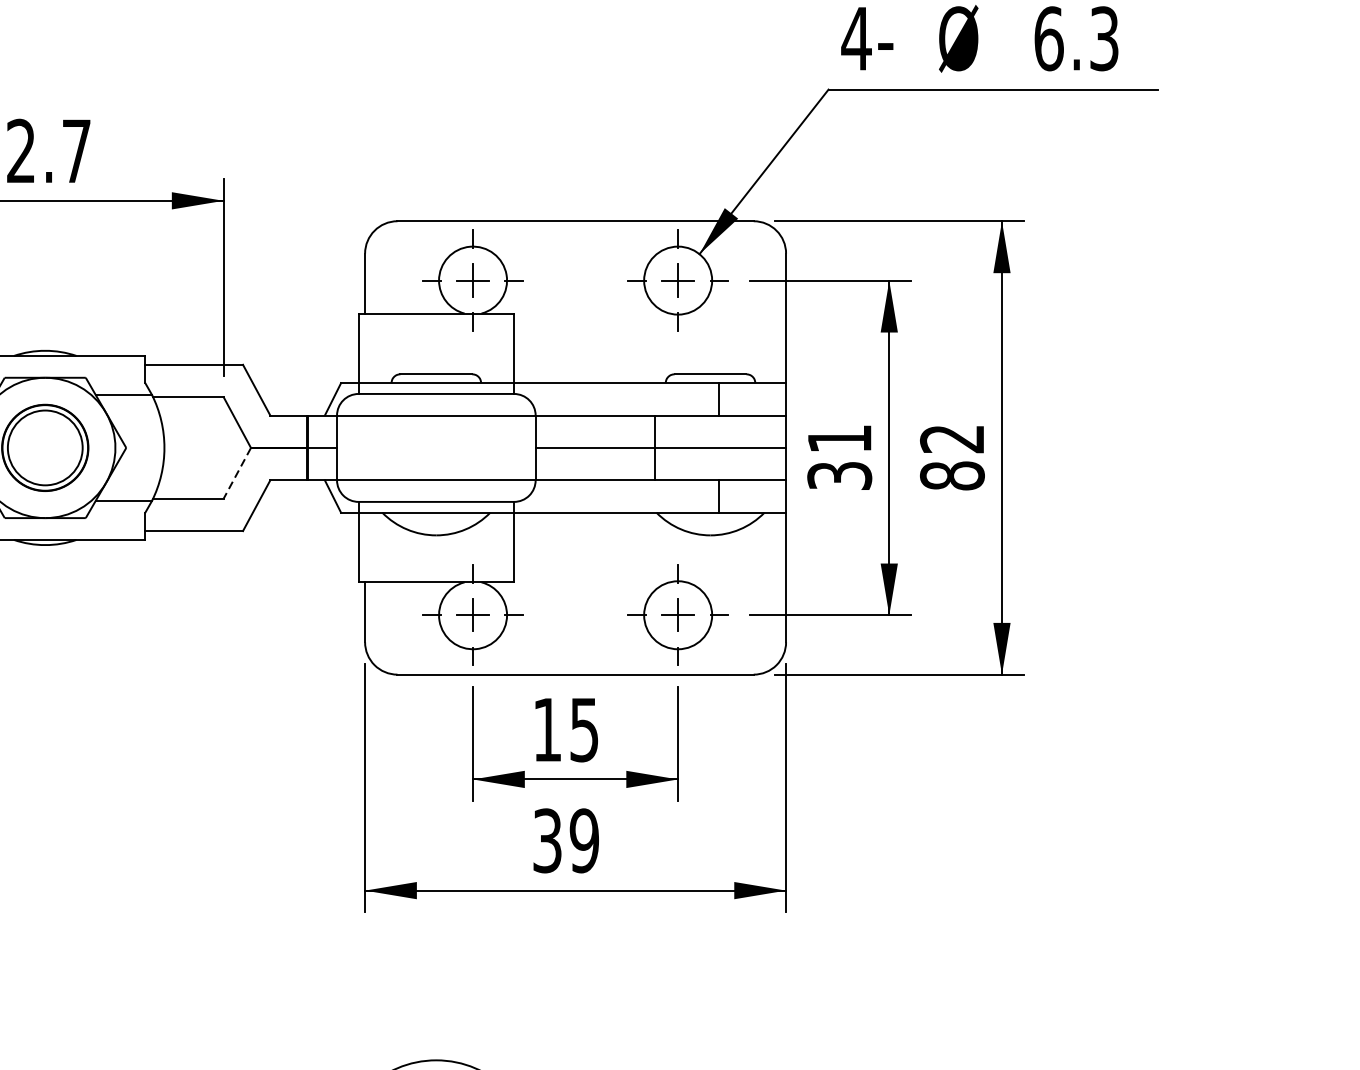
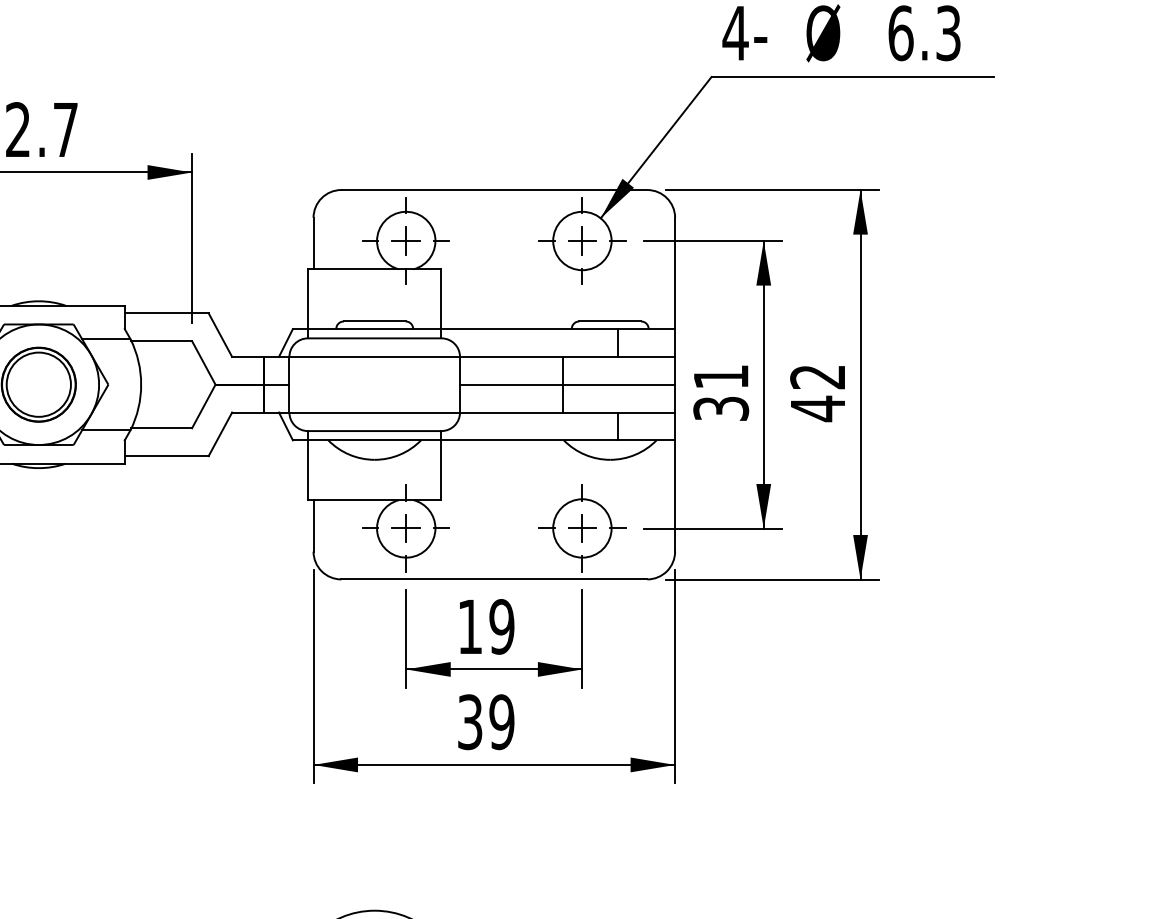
line: (236, 473) -> (203, 406), dashed -> solid
text: (951, 475) -> (817, 408), 82 -> 42
text: (583, 729) -> (501, 626), 15 -> 19

